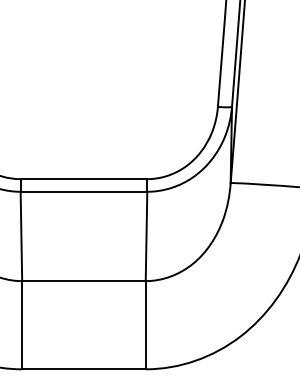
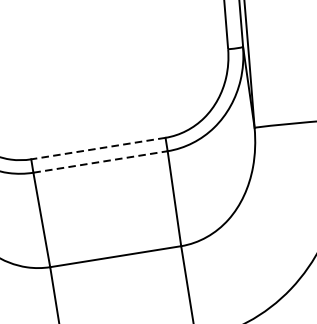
line: (83, 179) -> (97, 149), solid -> dashed
line: (84, 191) -> (101, 161), solid -> dashed

